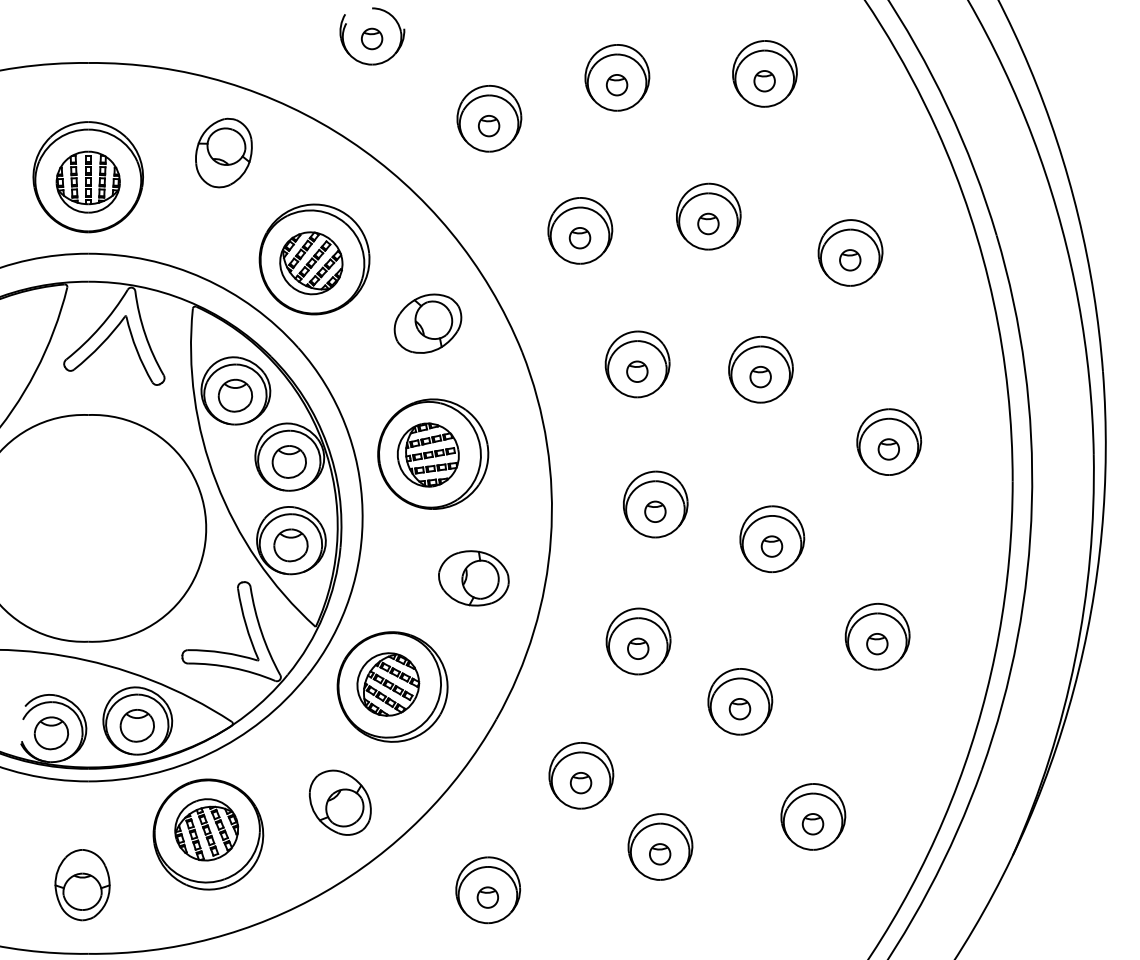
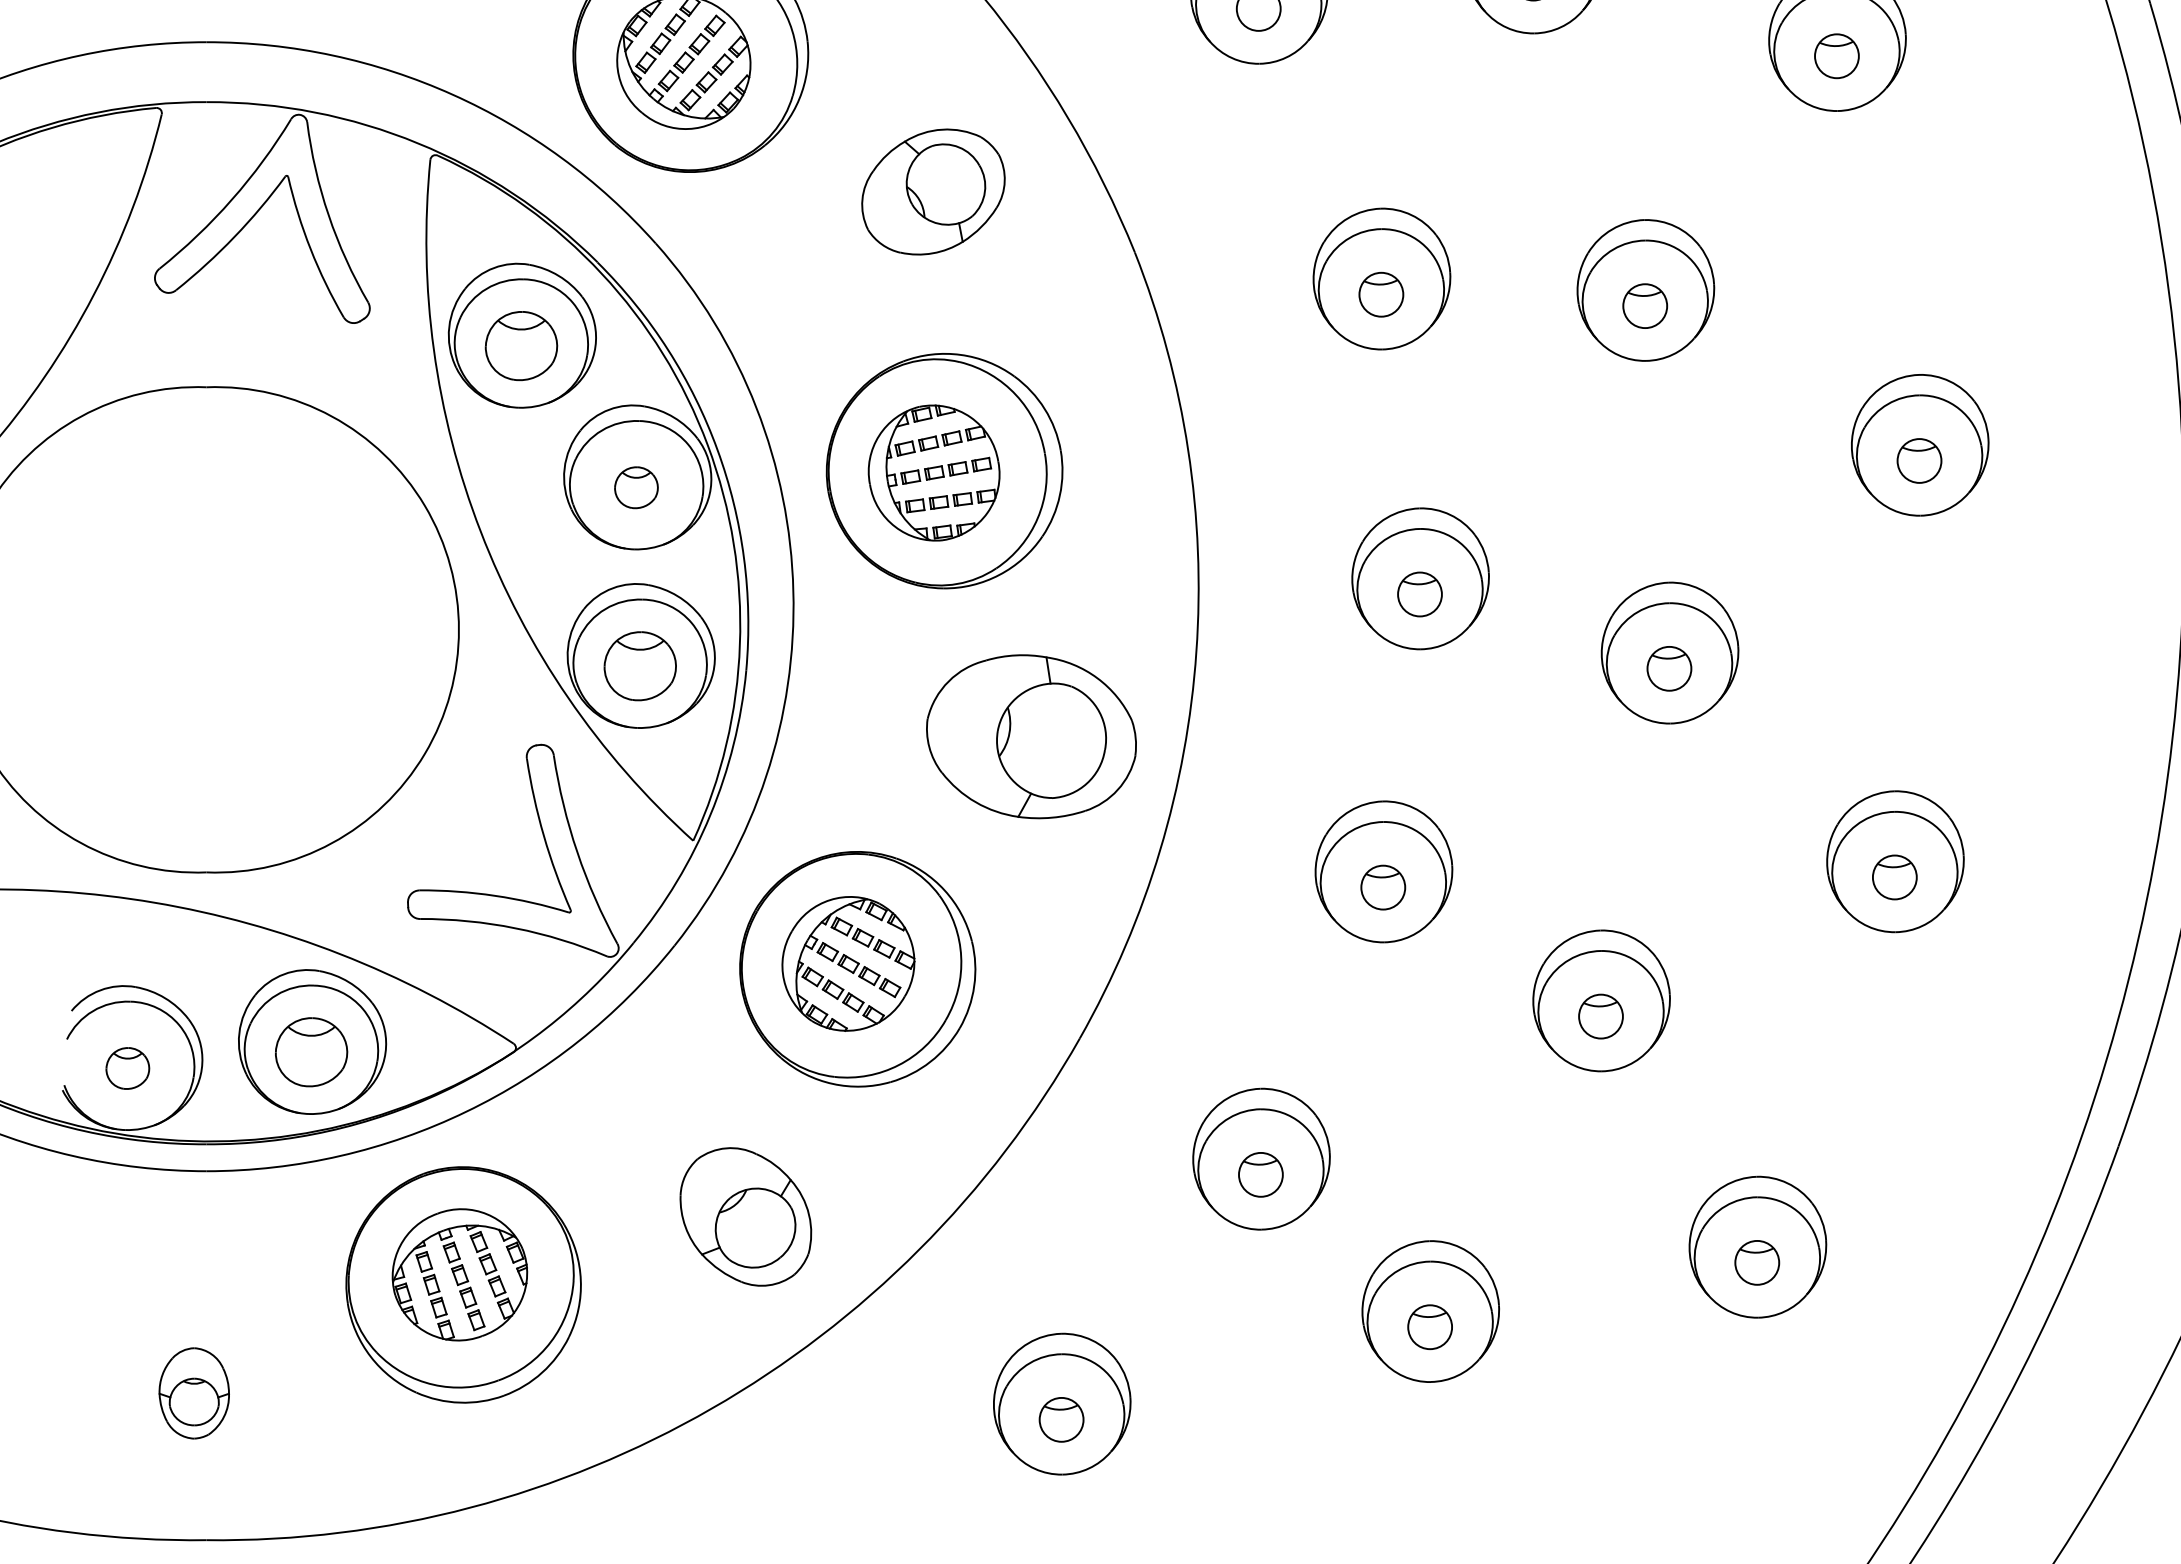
part: (288, 461) -> (634, 486), size x0.6
part: (473, 578) -> (1030, 737), size x1.4
part: (51, 733) -> (127, 1068), size x0.6
part: (82, 885) -> (194, 1393), size x0.6

